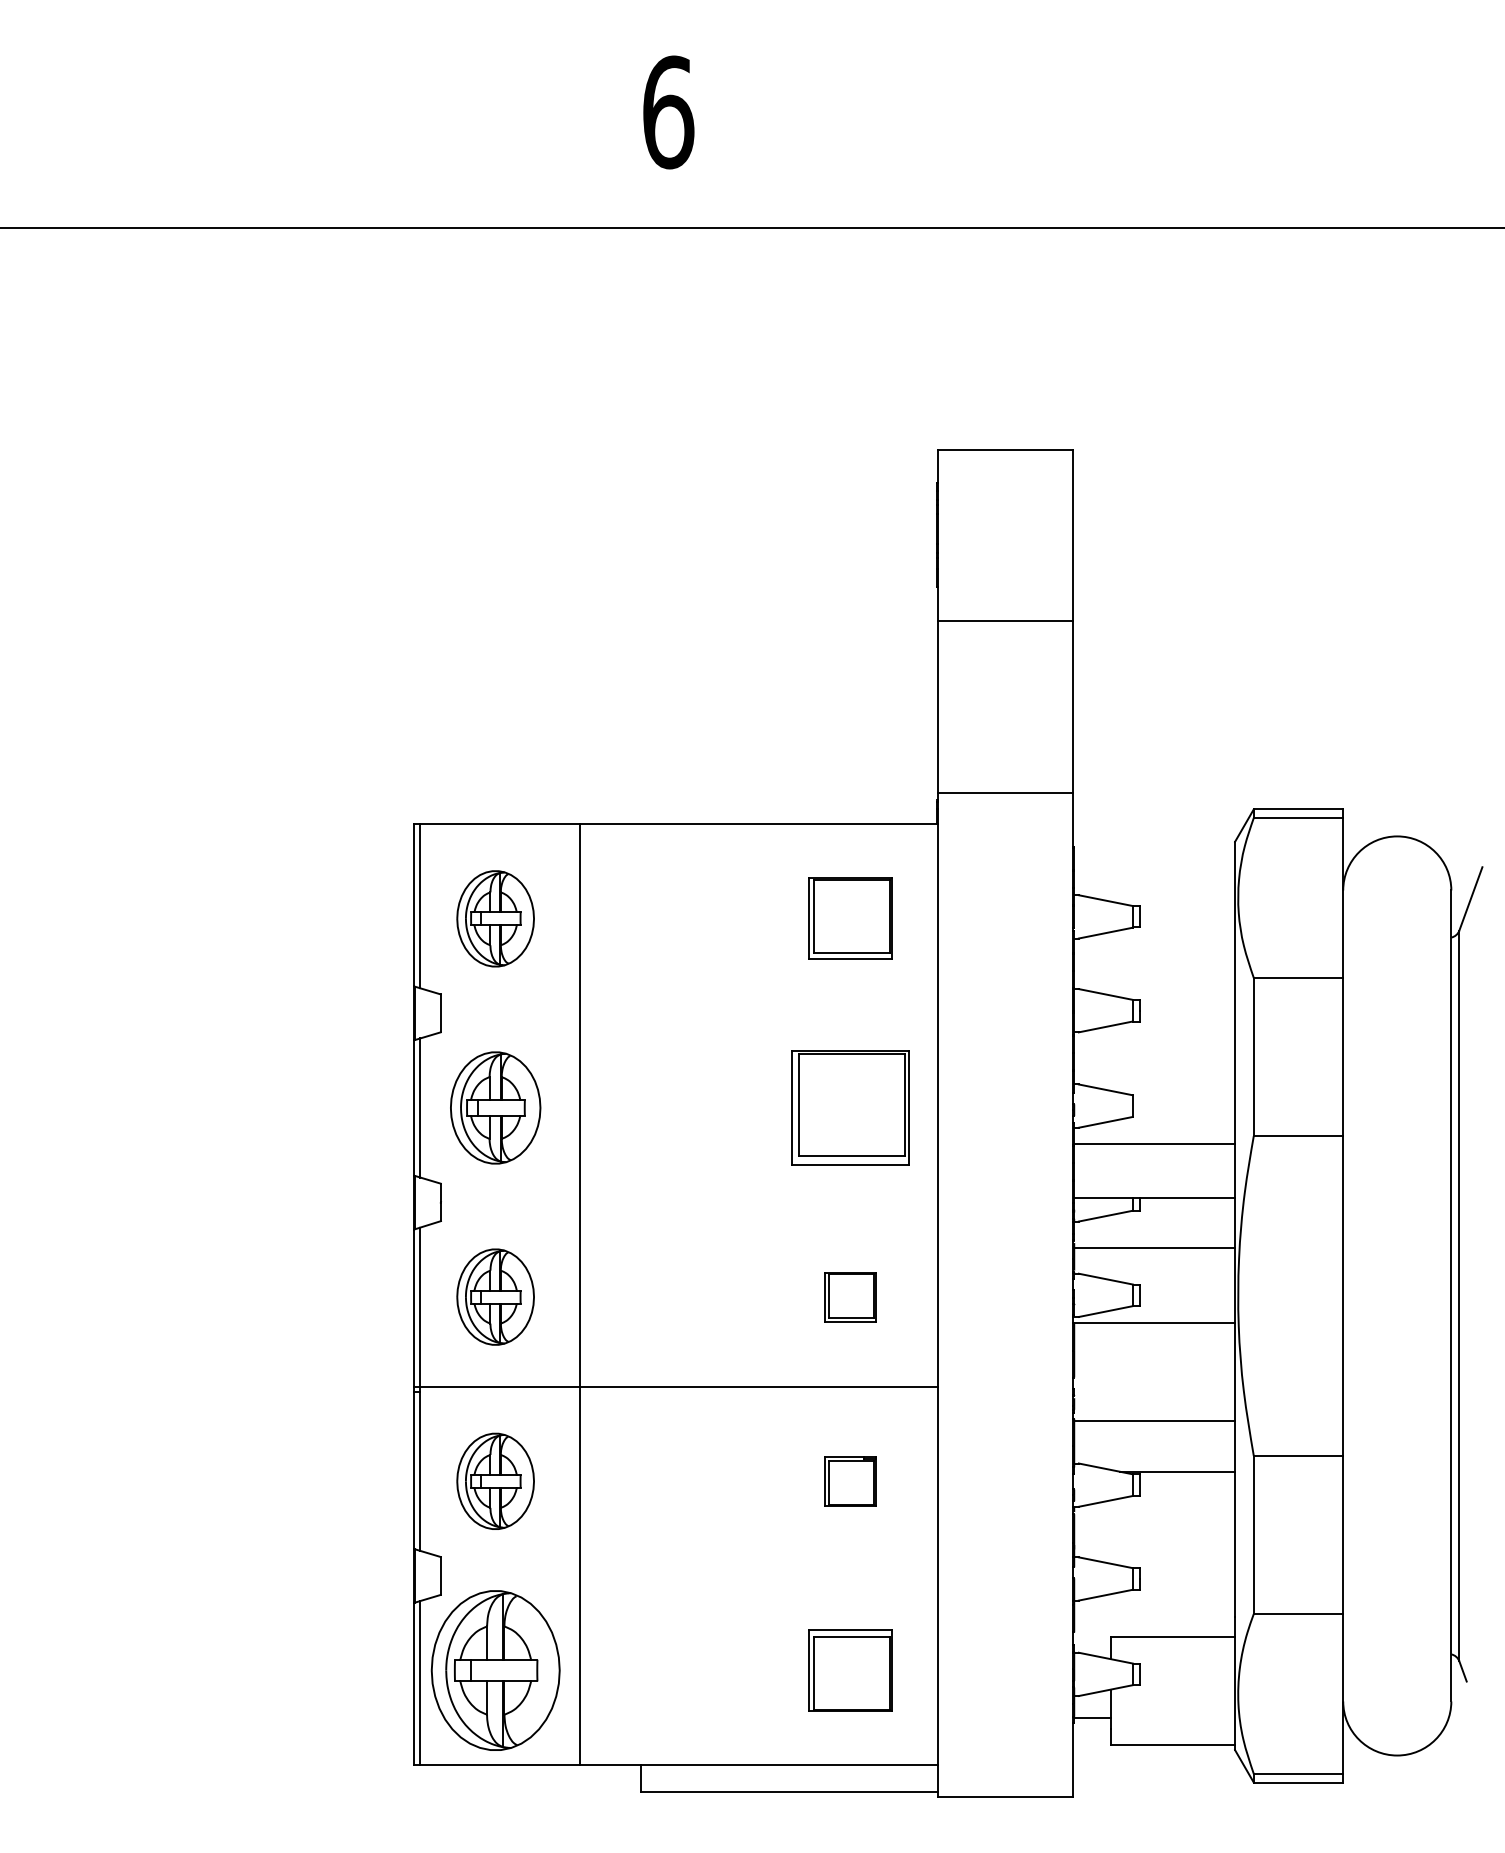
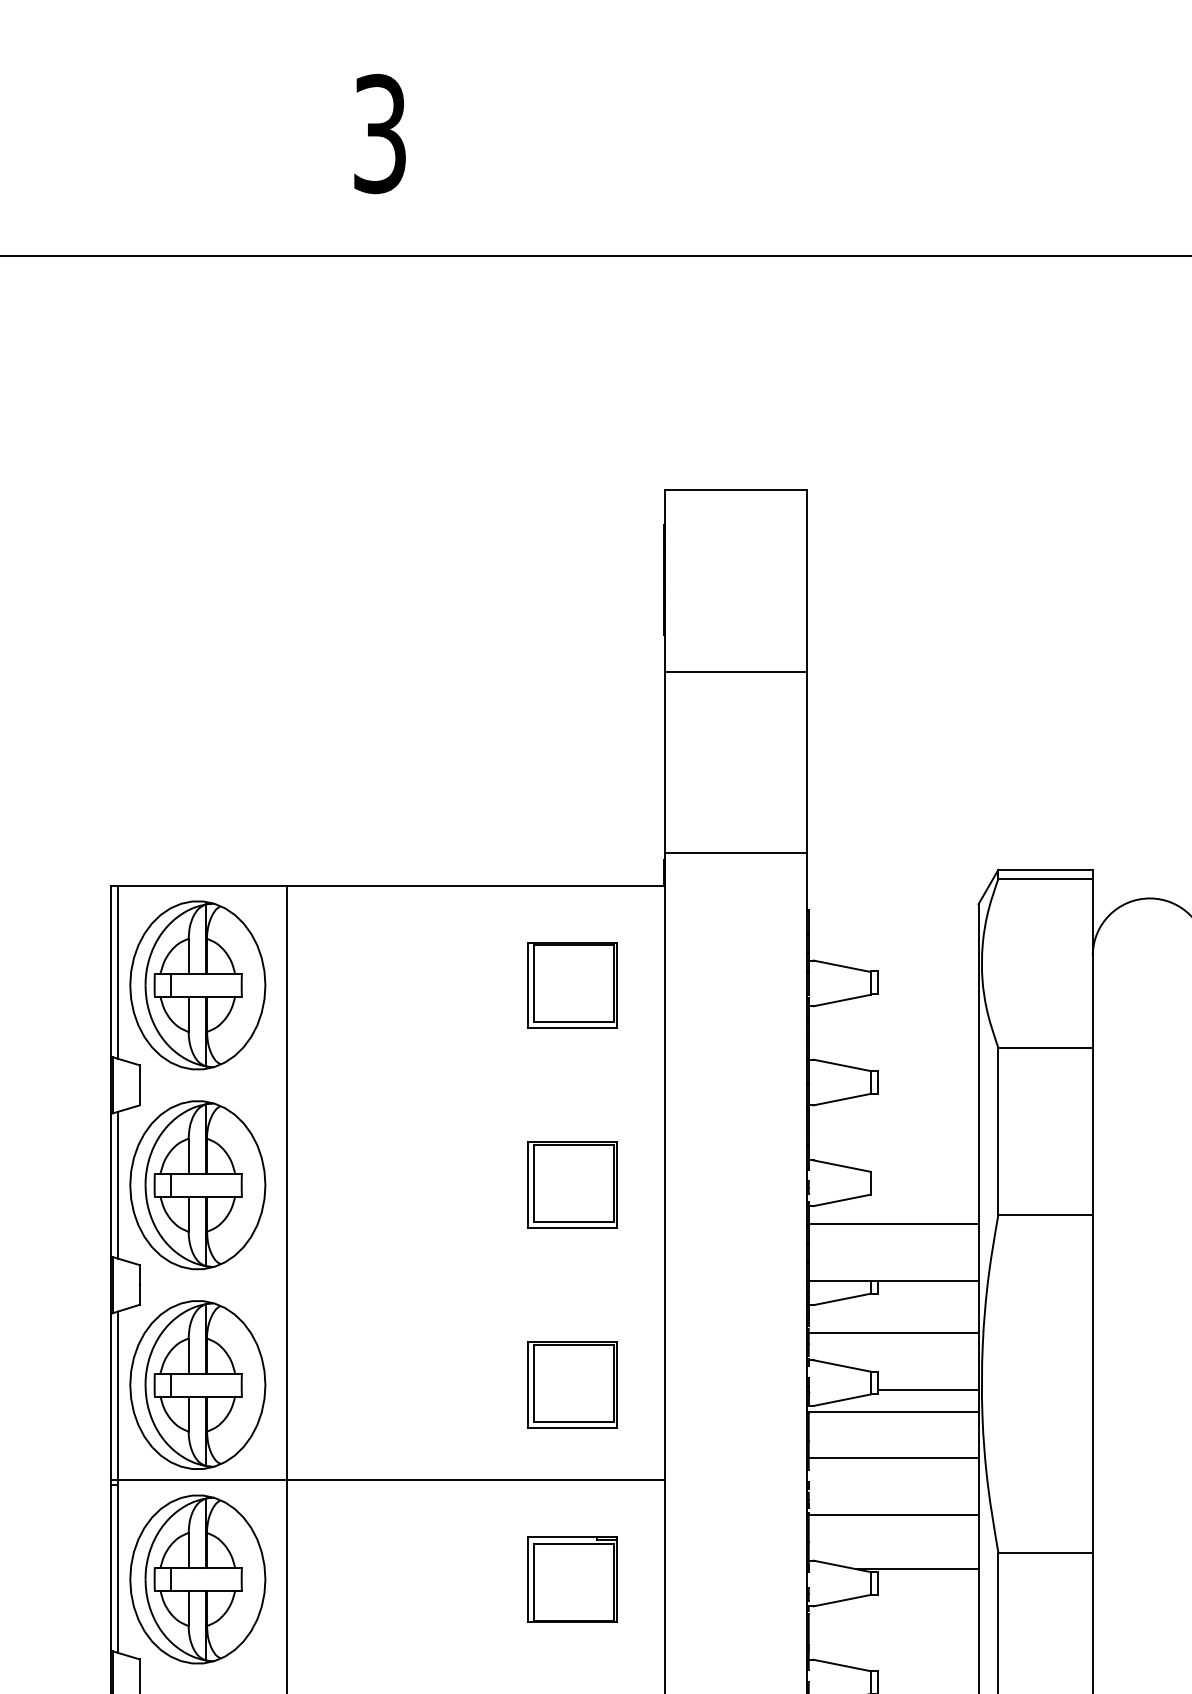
text: (668, 112) -> (380, 133), 6 -> 3
part: (495, 918) -> (197, 985), size x1.67
part: (495, 1107) -> (197, 1184), size x1.43
part: (850, 1107) -> (572, 1184), size x0.71
part: (495, 1296) -> (197, 1384), size x1.67
part: (850, 1297) -> (572, 1385), size x1.67
line: (1187, 1302) -> (928, 1390), added
line: (1153, 1366) -> (892, 1458), added
part: (495, 1481) -> (197, 1579), size x1.67
part: (850, 1481) -> (572, 1579), size x1.67

